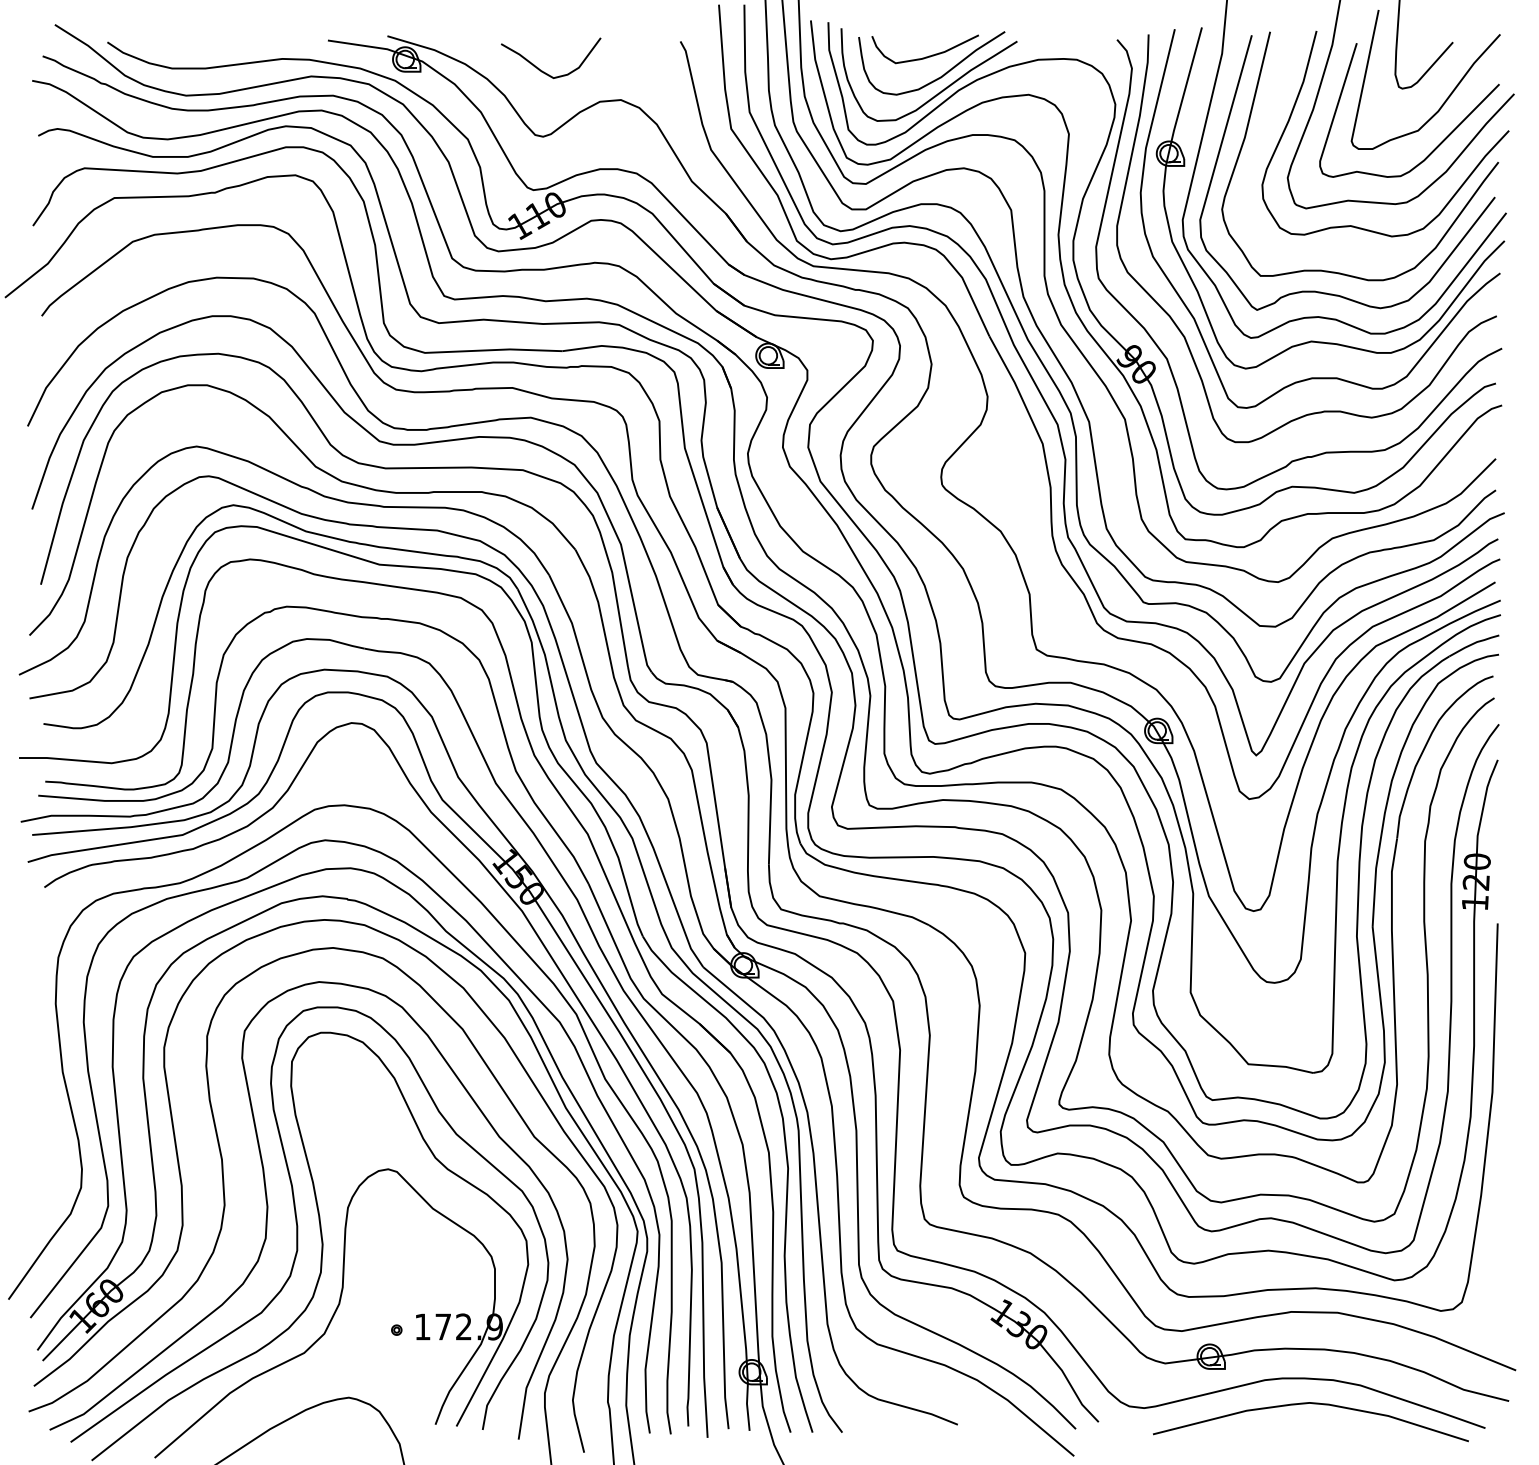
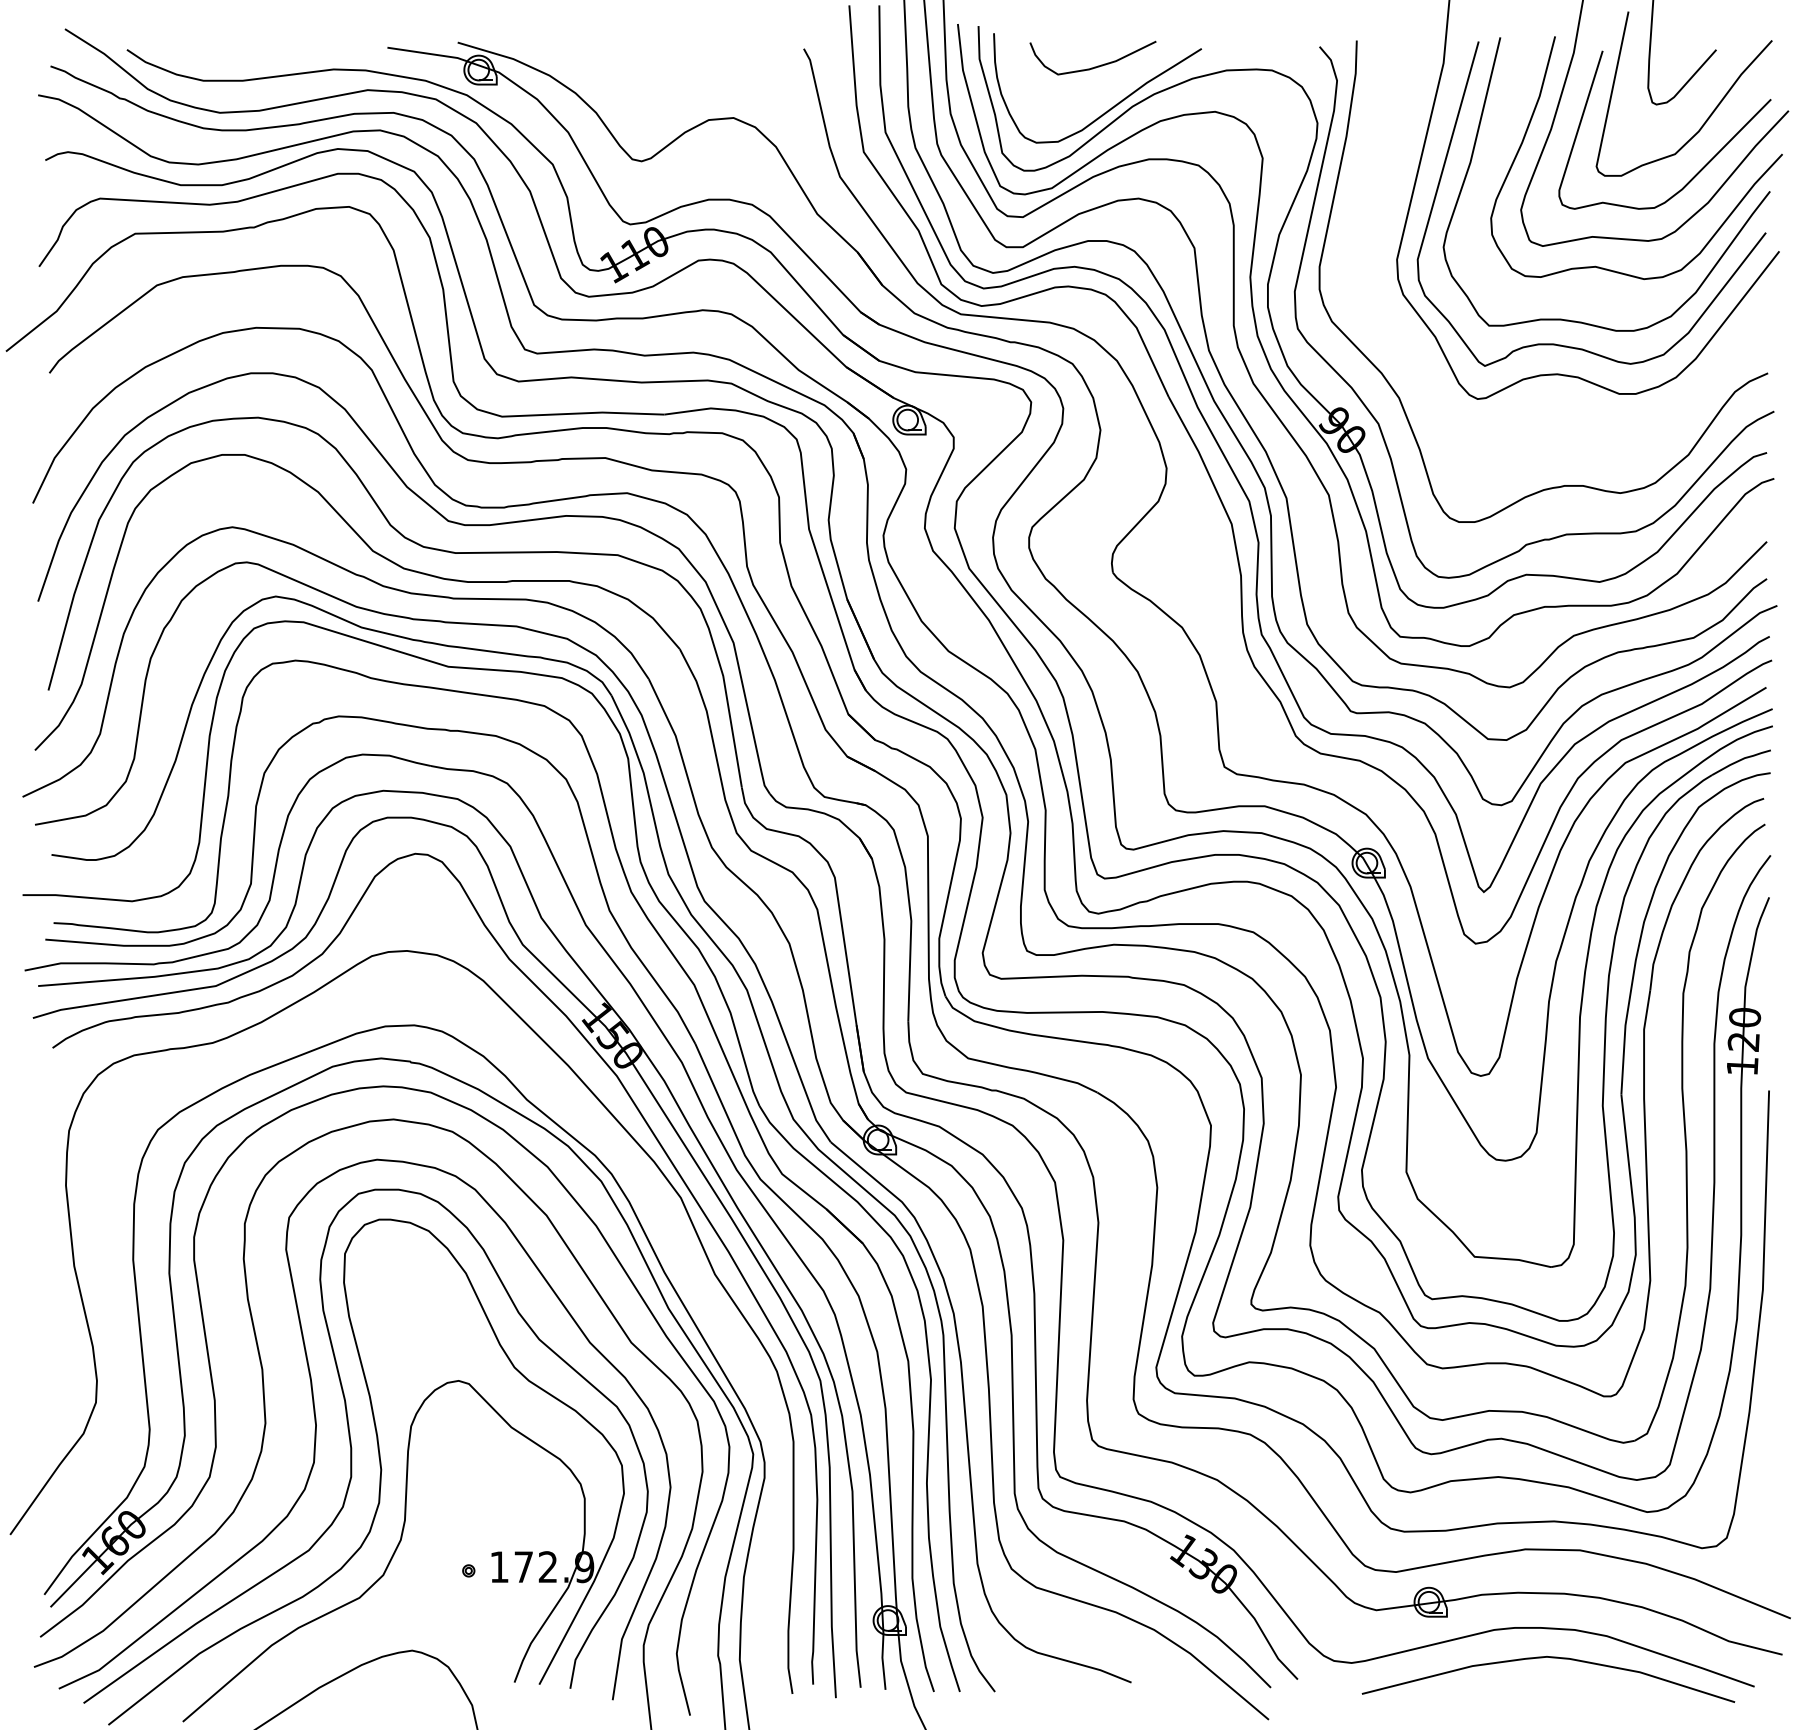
curve: (544, 71) -> (643, 84), removed
curve: (941, 75) -> (1112, 89), removed
part: (1314, 340) -> (1552, 402), removed
curve: (519, 980) -> (613, 1157), removed

